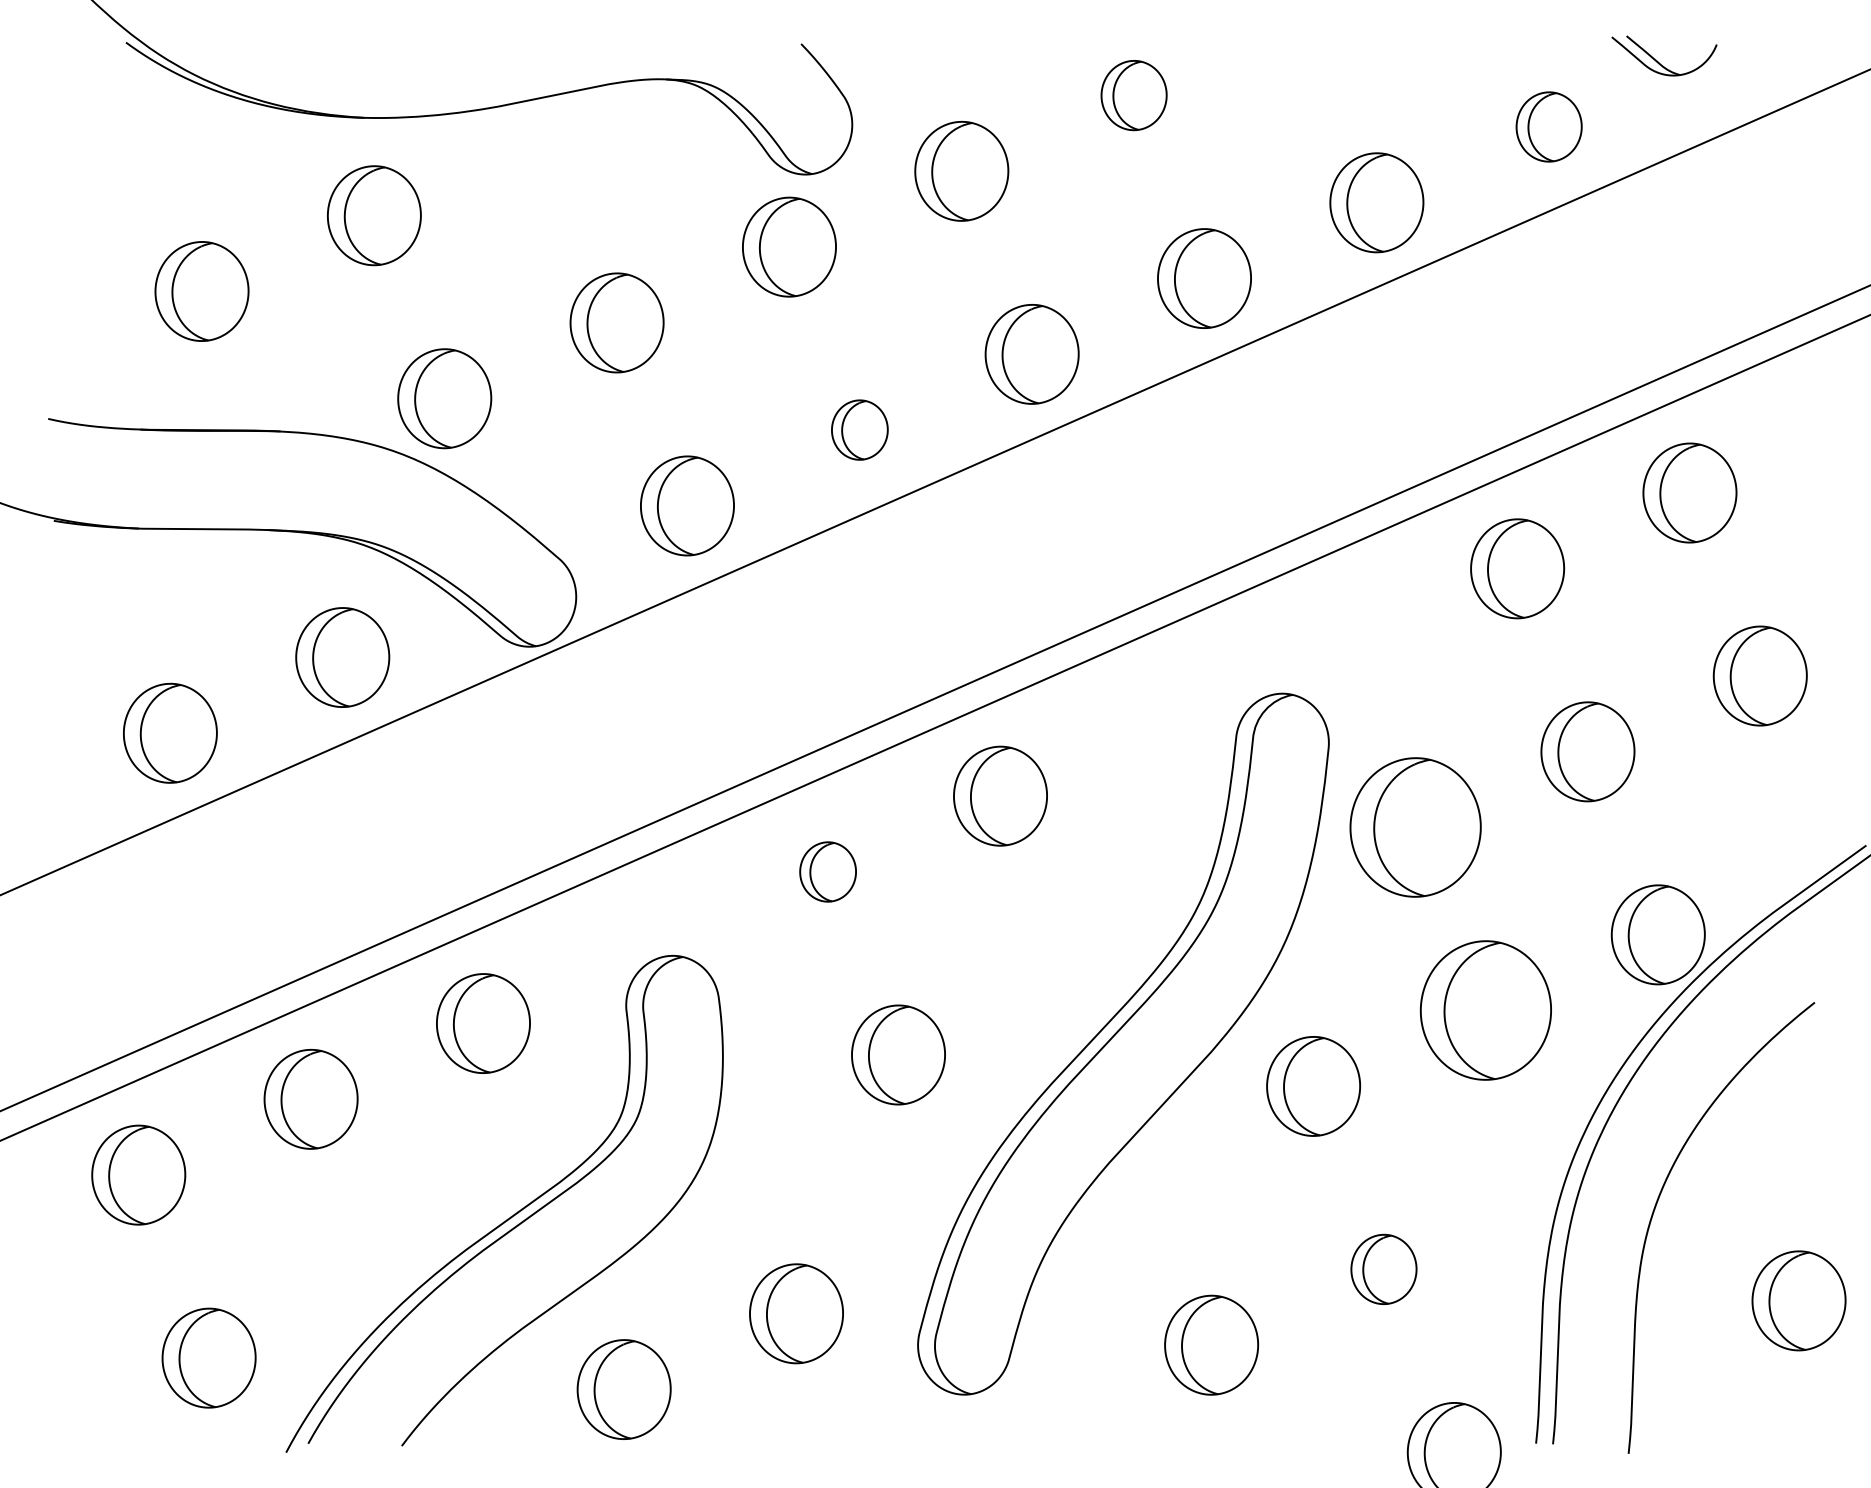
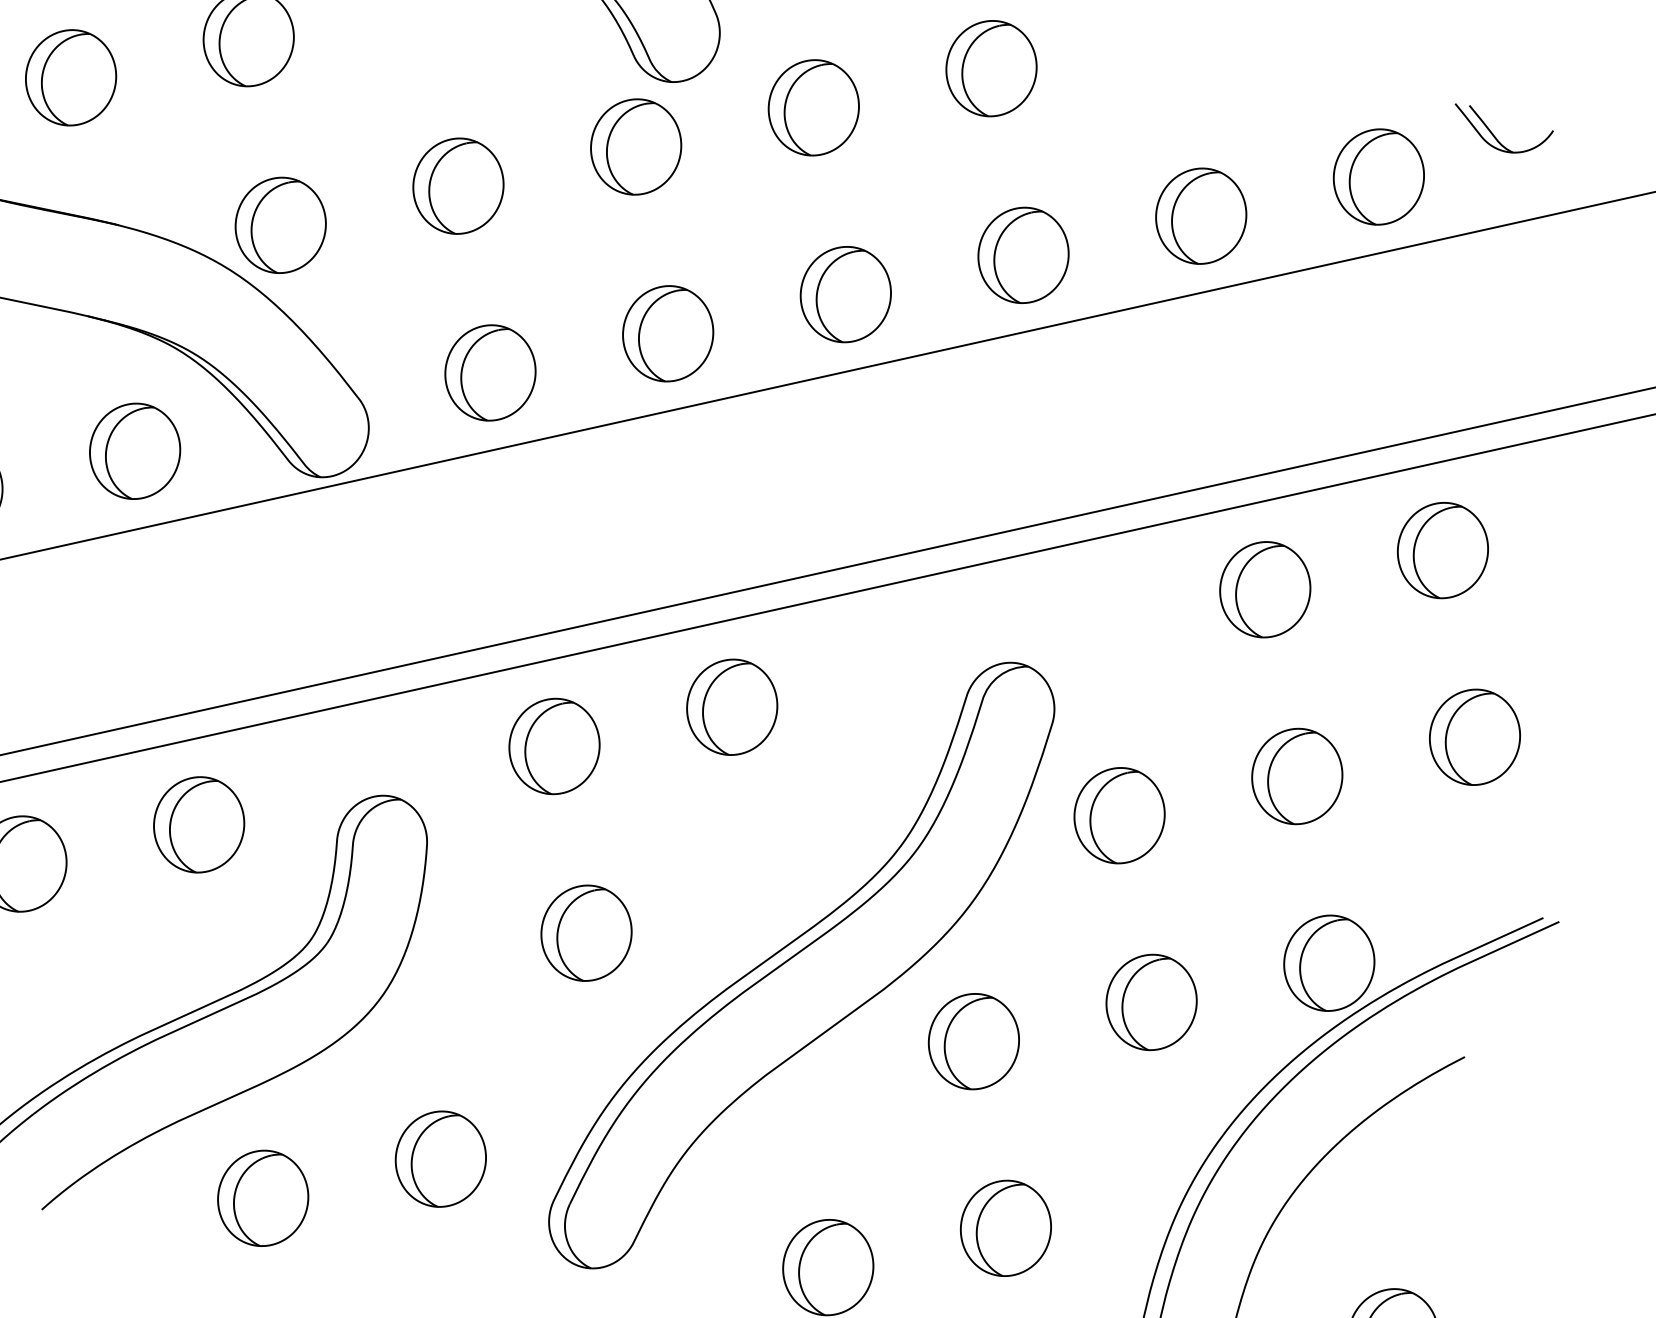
part: (1133, 95) -> (990, 68), size x1.43
part: (1548, 126) -> (1378, 176), size x1.43
part: (859, 429) -> (668, 333), size x1.67
part: (1415, 827) -> (1119, 815), size x0.71
part: (827, 871) -> (553, 745), size x1.67
part: (1485, 1010) -> (1151, 1002), size x0.71
part: (1383, 1269) -> (1005, 1228), size x1.43

